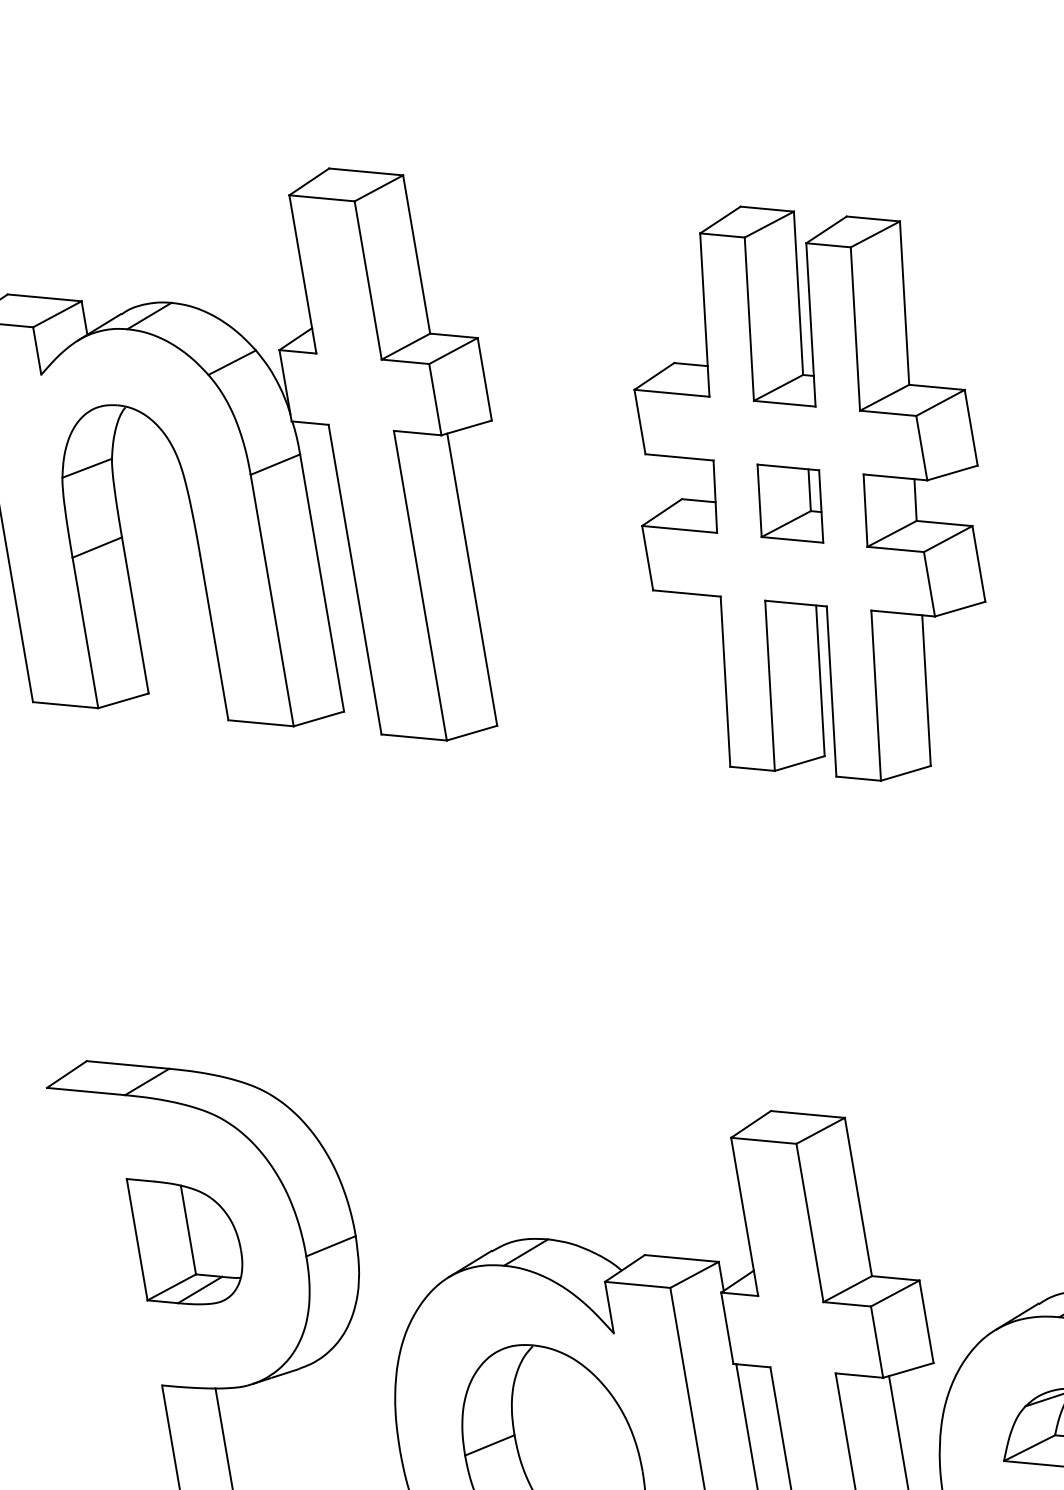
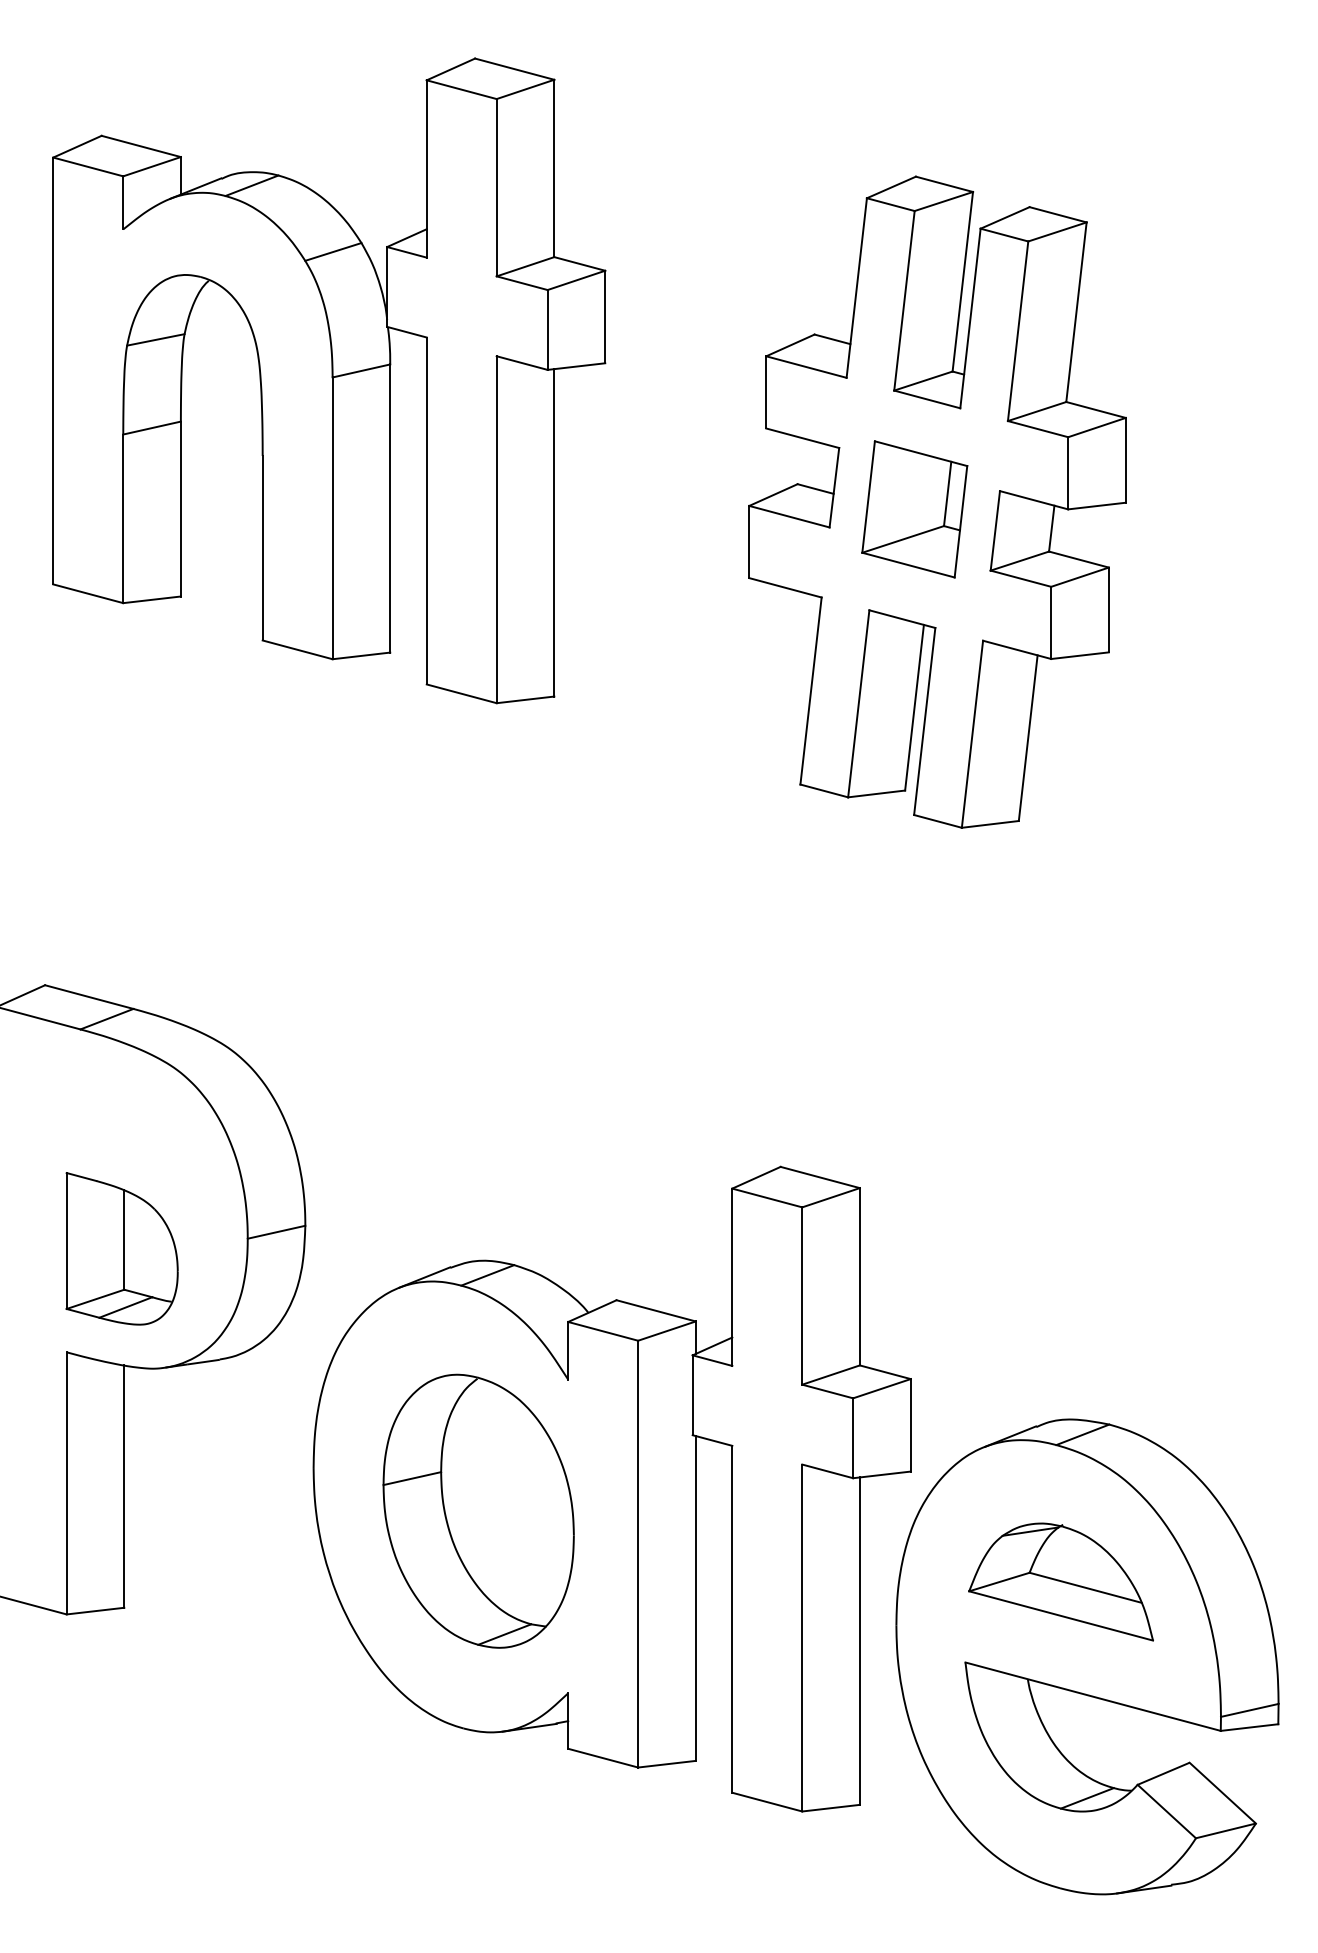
part: (789, 503) -> (914, 508), size x1.4
part: (187, 1238) -> (121, 1248), moved

